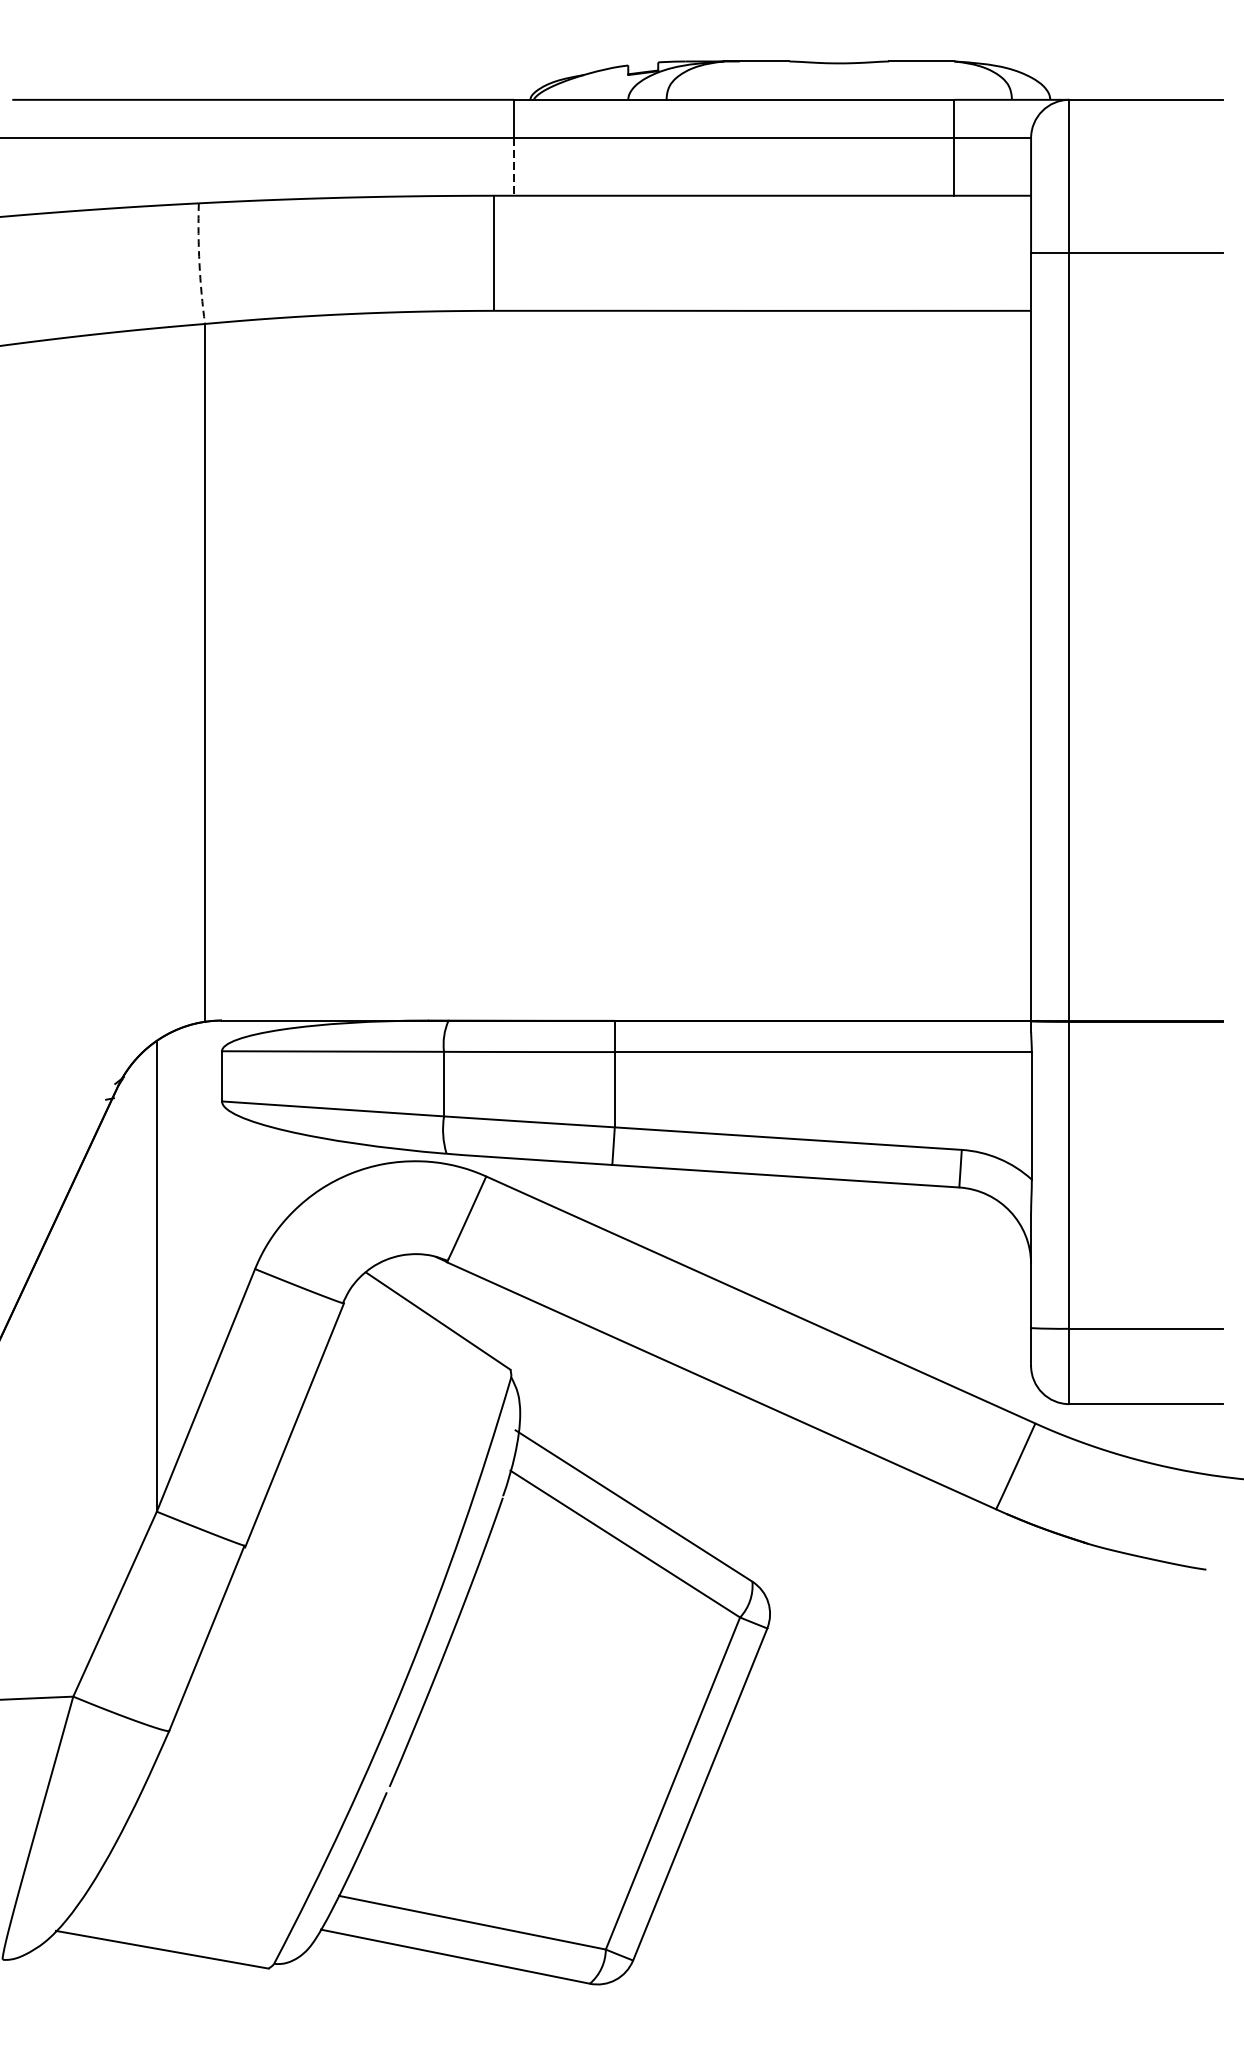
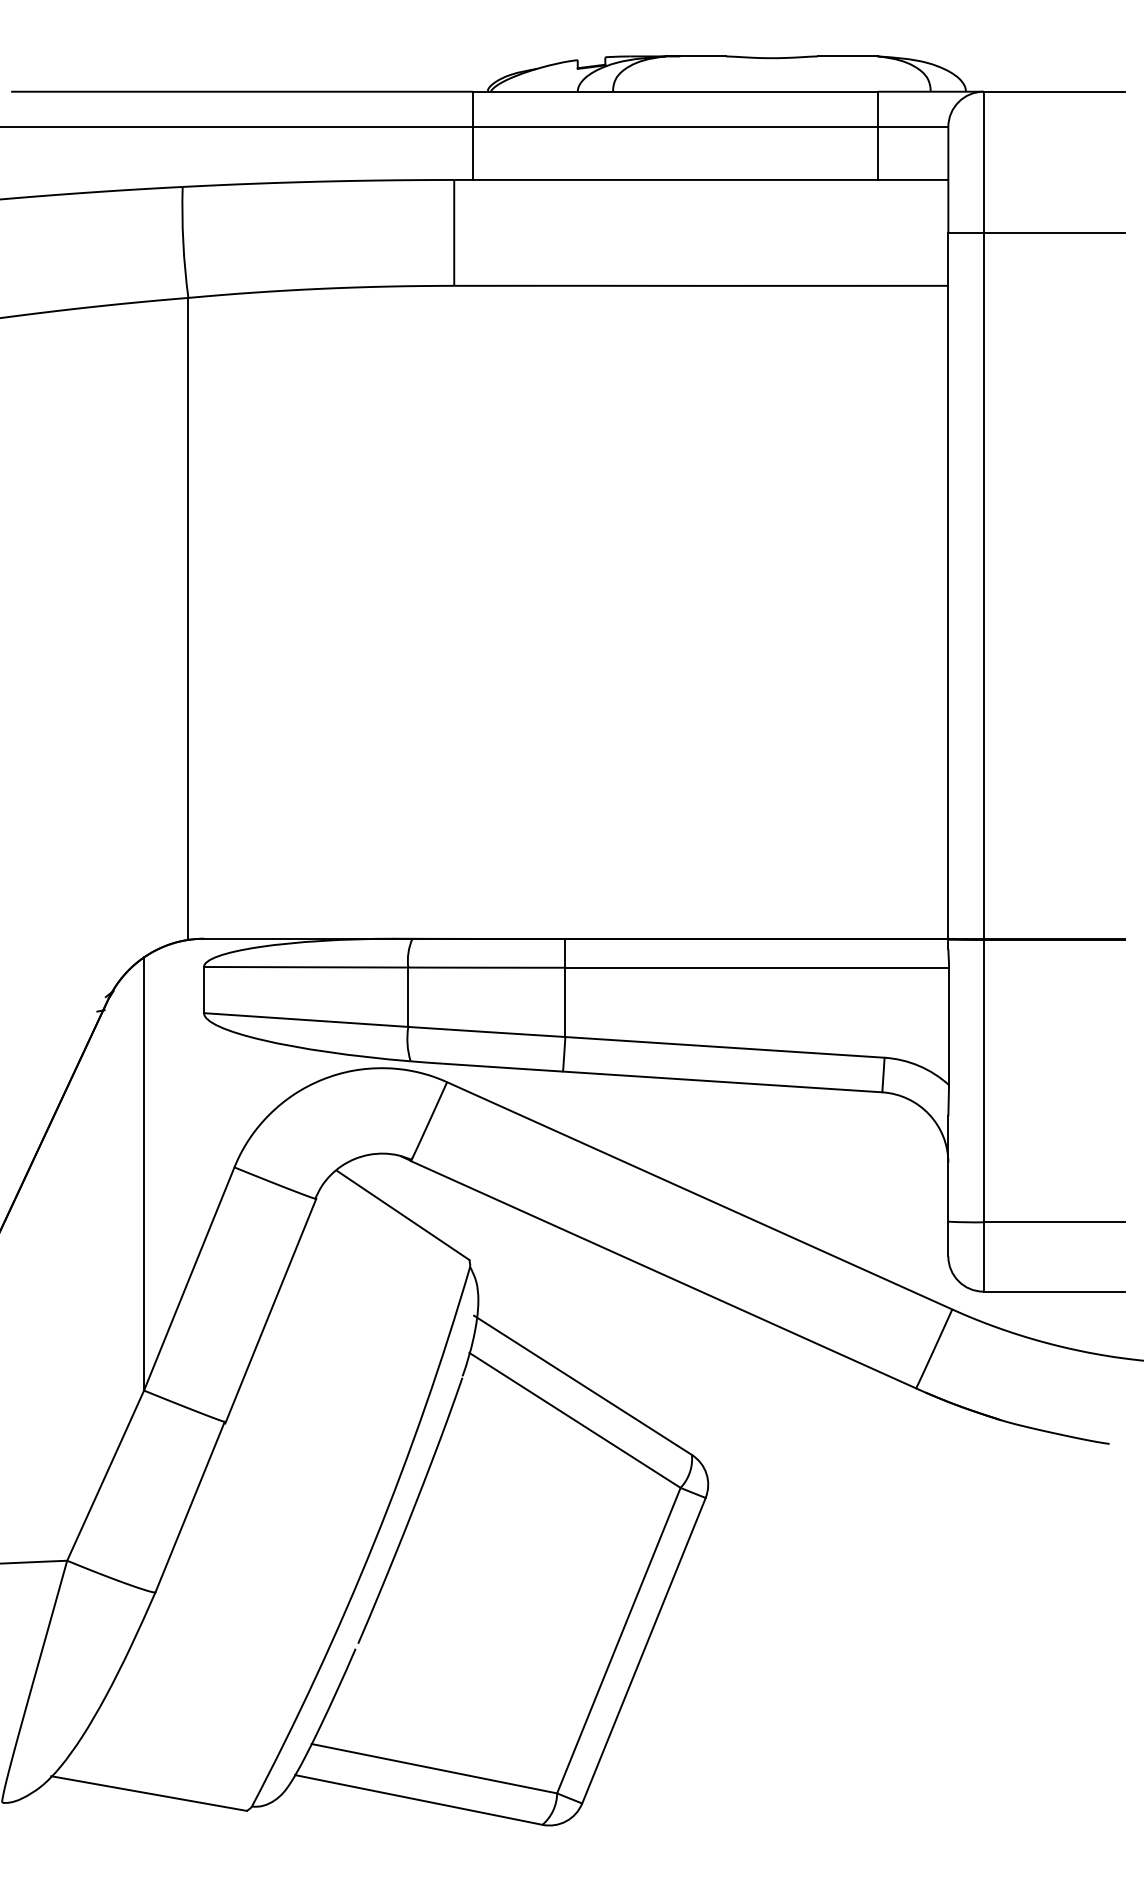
line: (513, 166) -> (472, 153), dashed -> solid
arc: (199, 263) -> (183, 242), dashed -> solid

